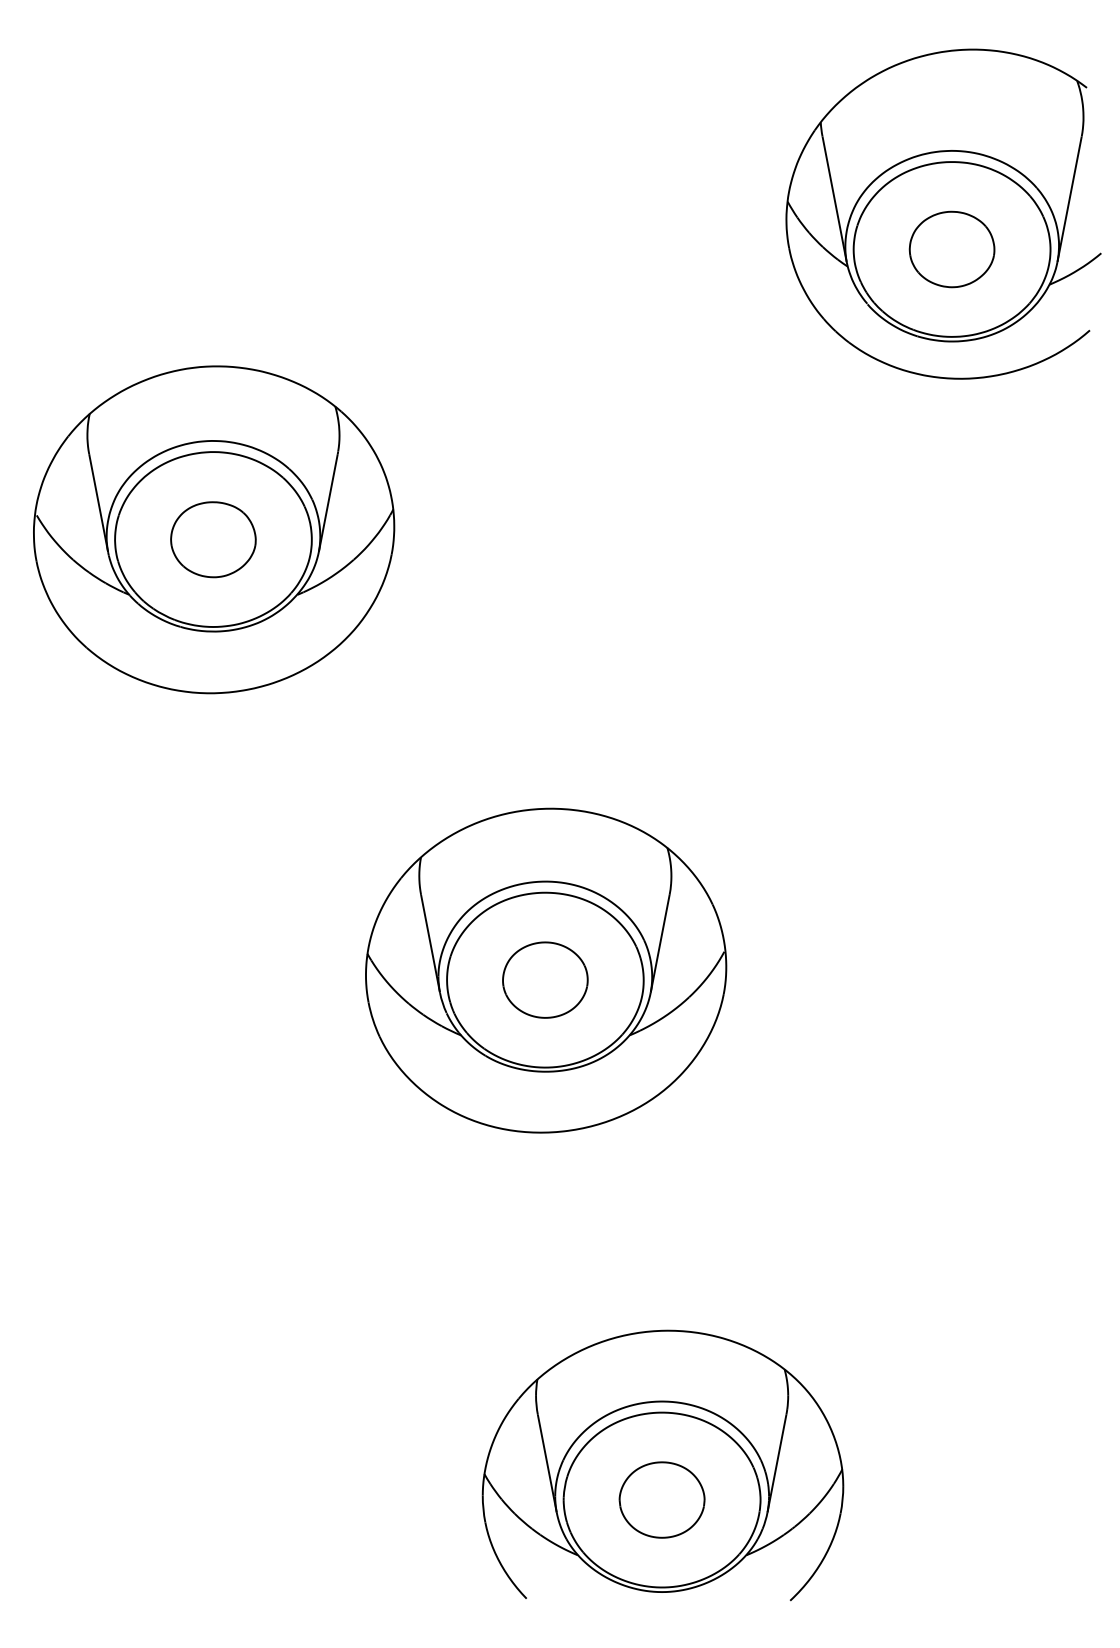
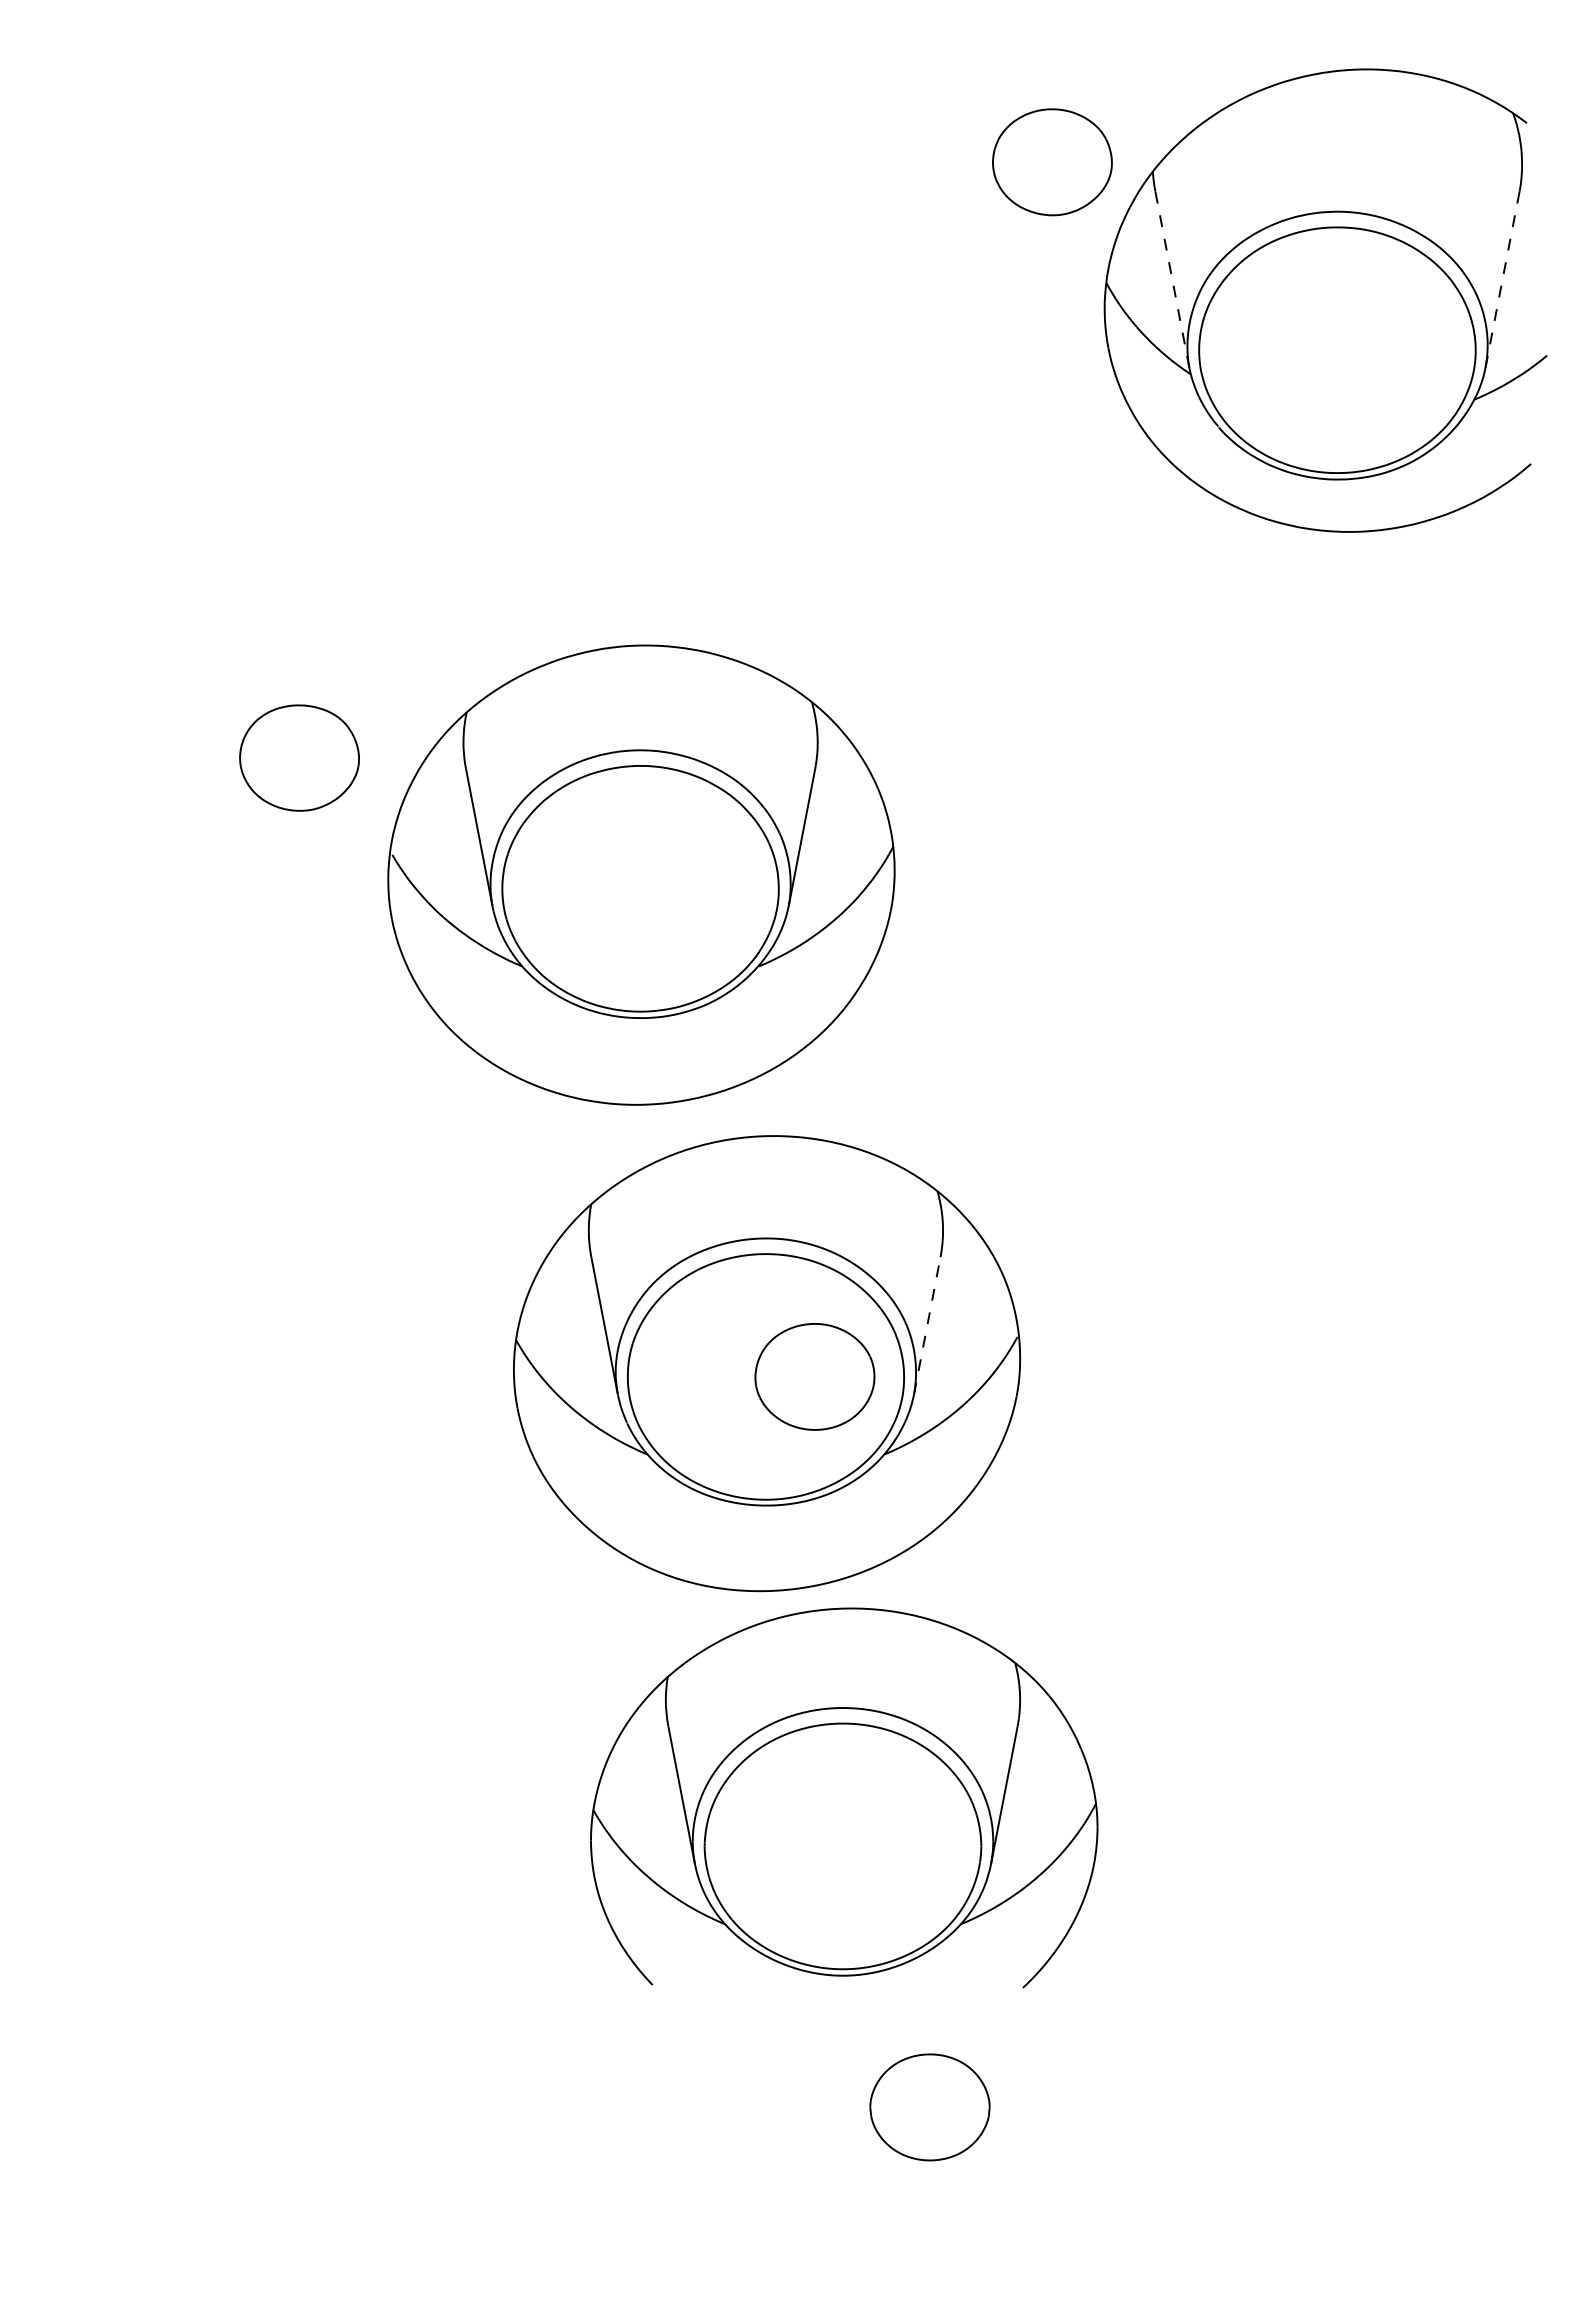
line: (834, 199) -> (1172, 279), solid -> dashed
line: (1069, 199) -> (1502, 279), solid -> dashed
part: (952, 249) -> (1052, 162), moved
part: (214, 529) -> (641, 874), moved
line: (660, 943) -> (927, 1325), solid -> dashed
part: (545, 979) -> (814, 1376), moved
part: (663, 1465) -> (844, 1797), moved

